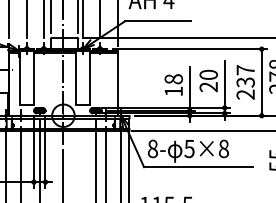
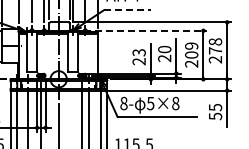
line: (157, 21) -> (127, 10), solid -> dashed
line: (190, 48) -> (151, 30), solid -> dashed
text: (245, 76) -> (191, 50), 237 -> 209
text: (172, 85) -> (138, 57), 18 -> 23

